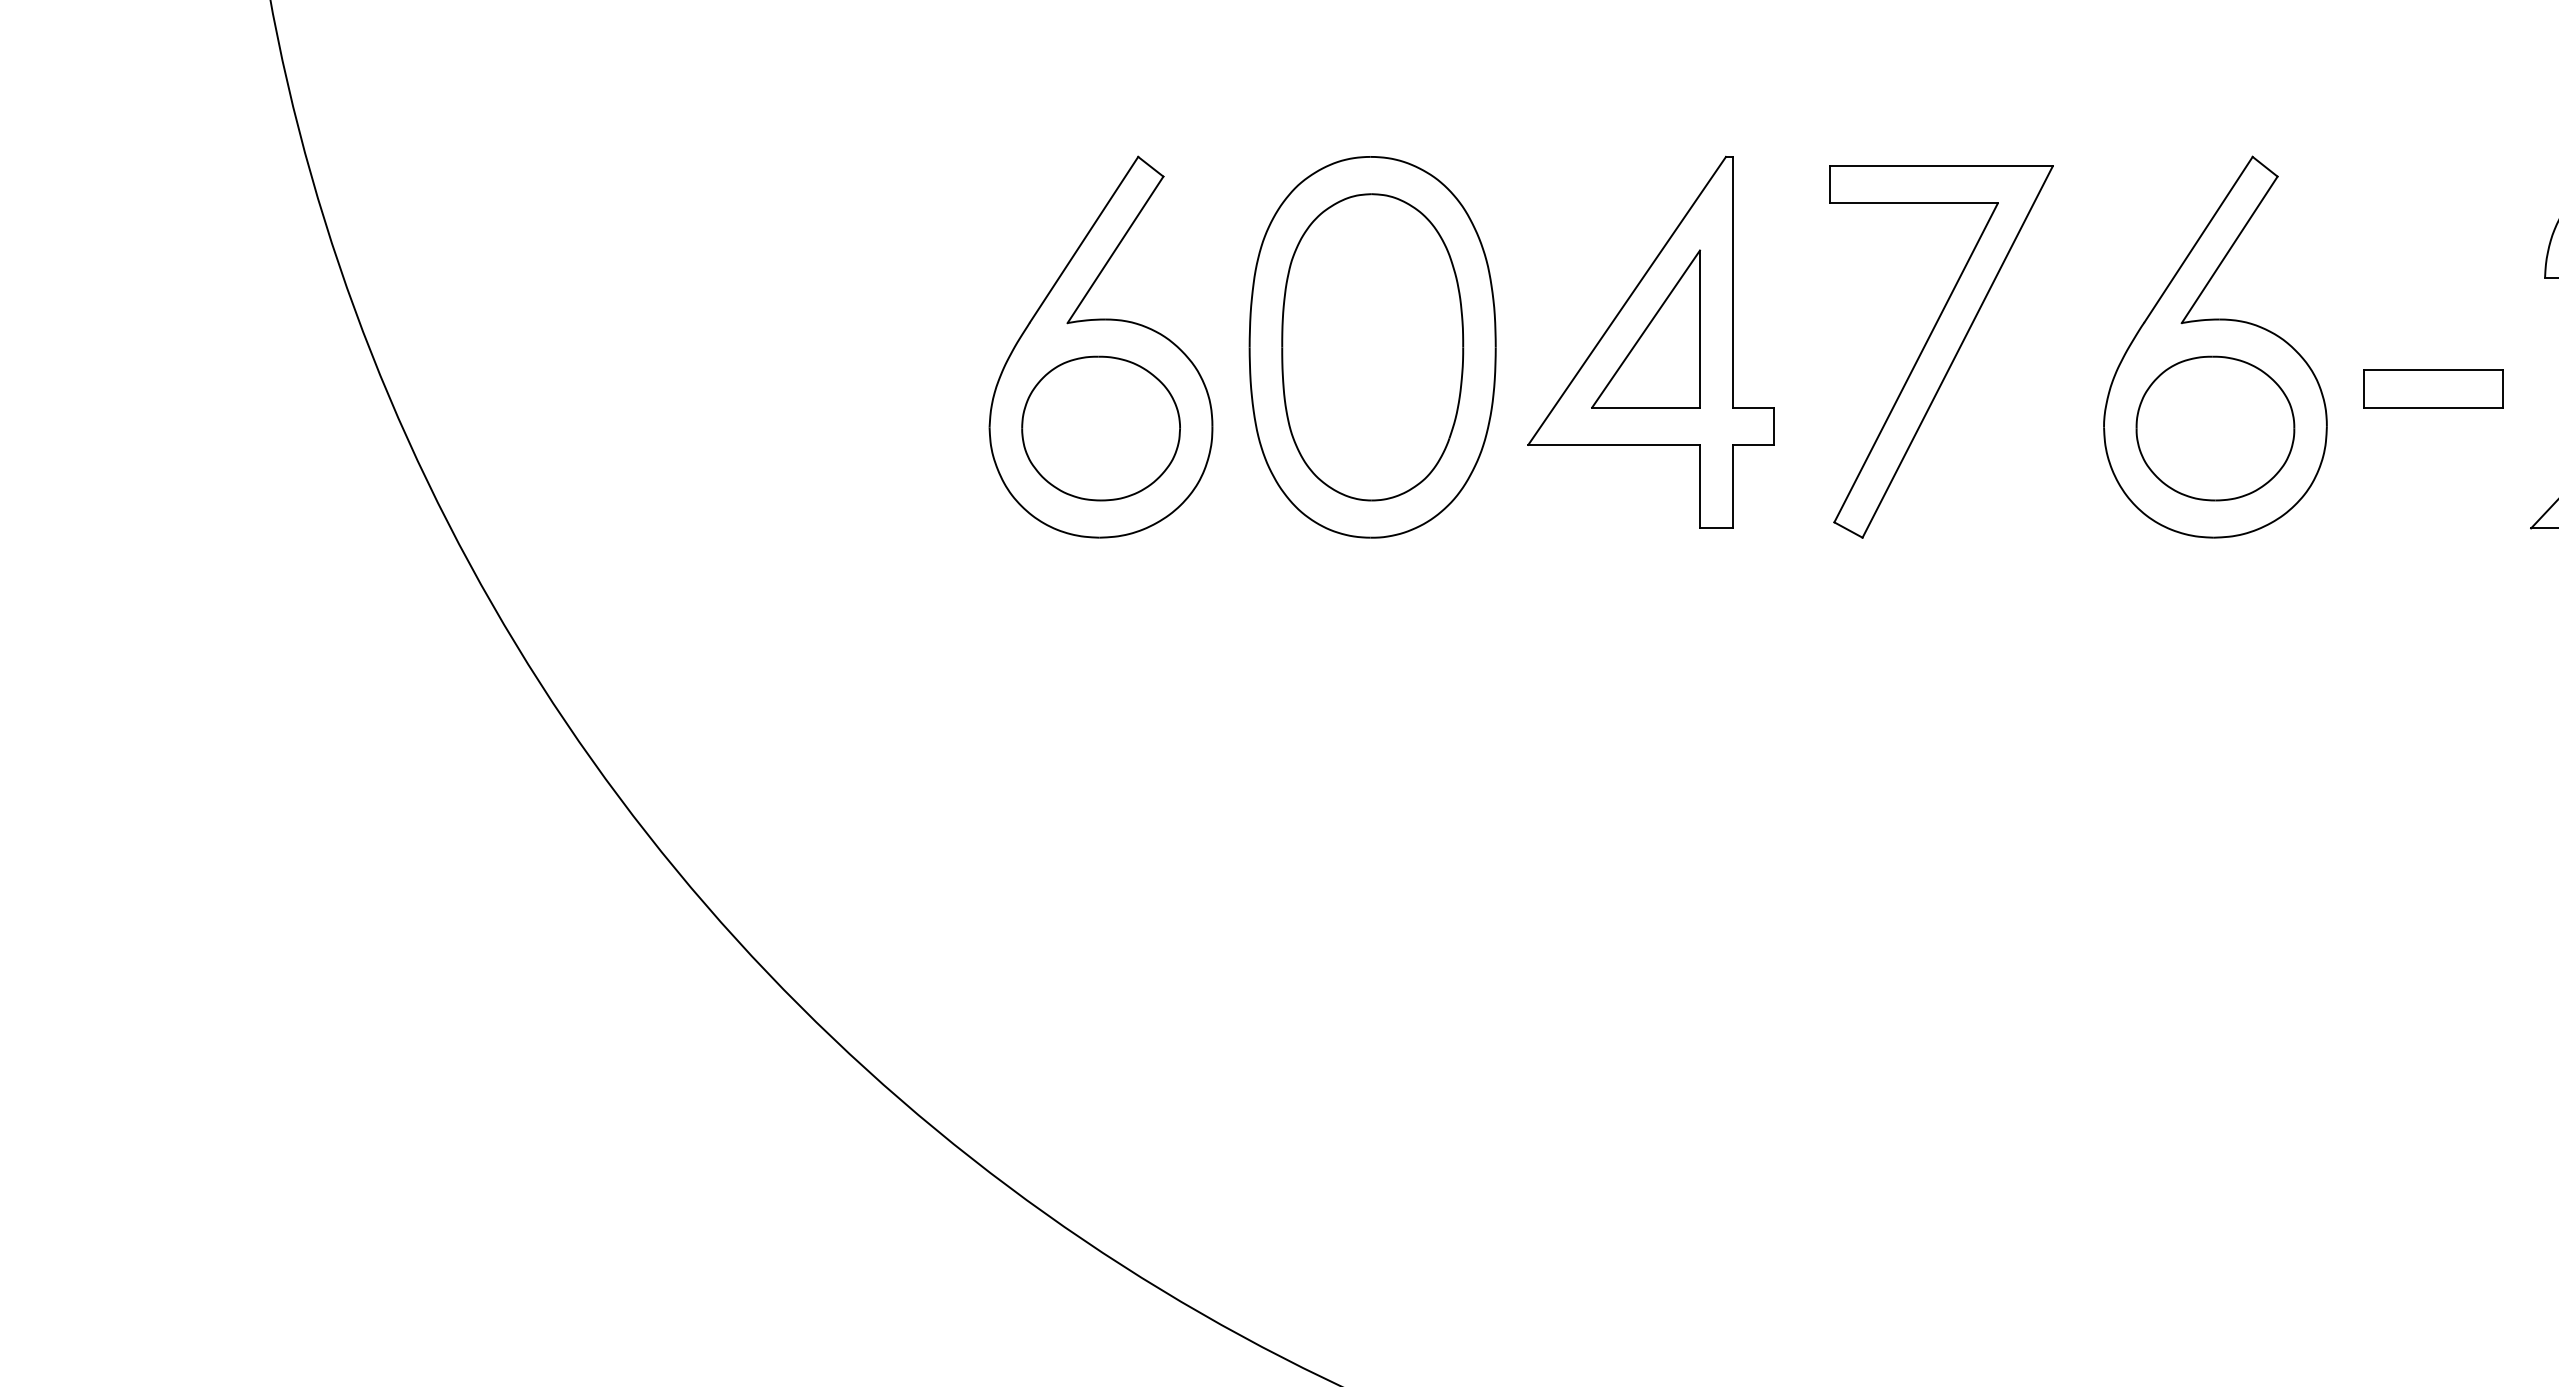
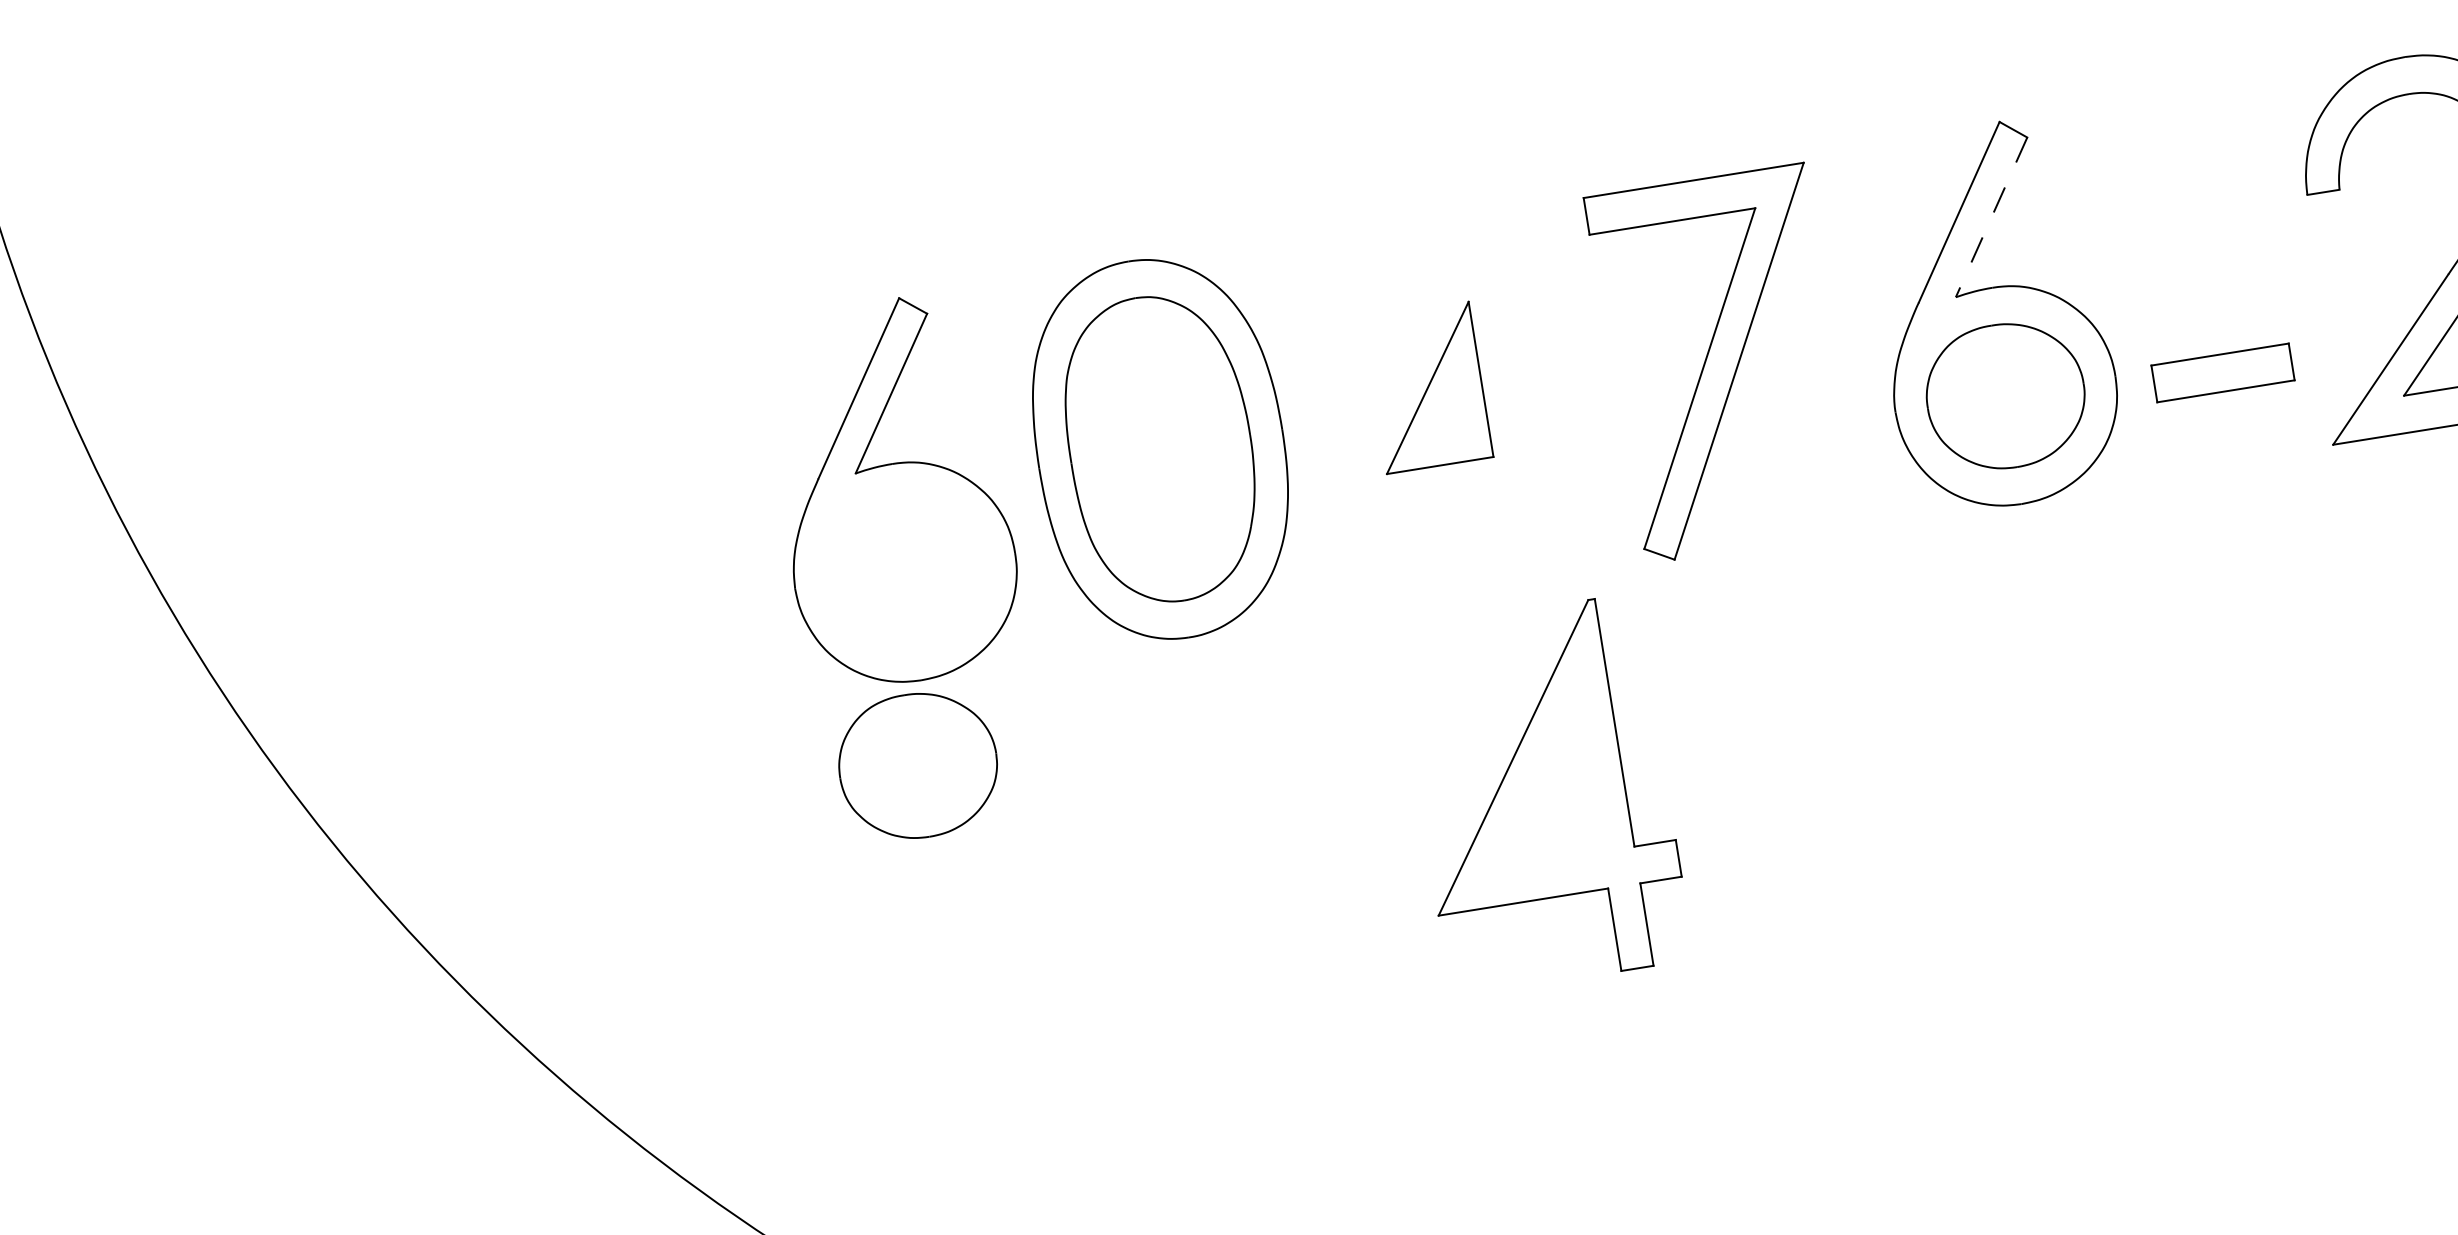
line: (2229, 249) -> (1991, 217), solid -> dashed
part: (1650, 341) -> (1542, 794), moved
part: (2433, 388) -> (2222, 372), moved
part: (1100, 428) -> (917, 765), moved

